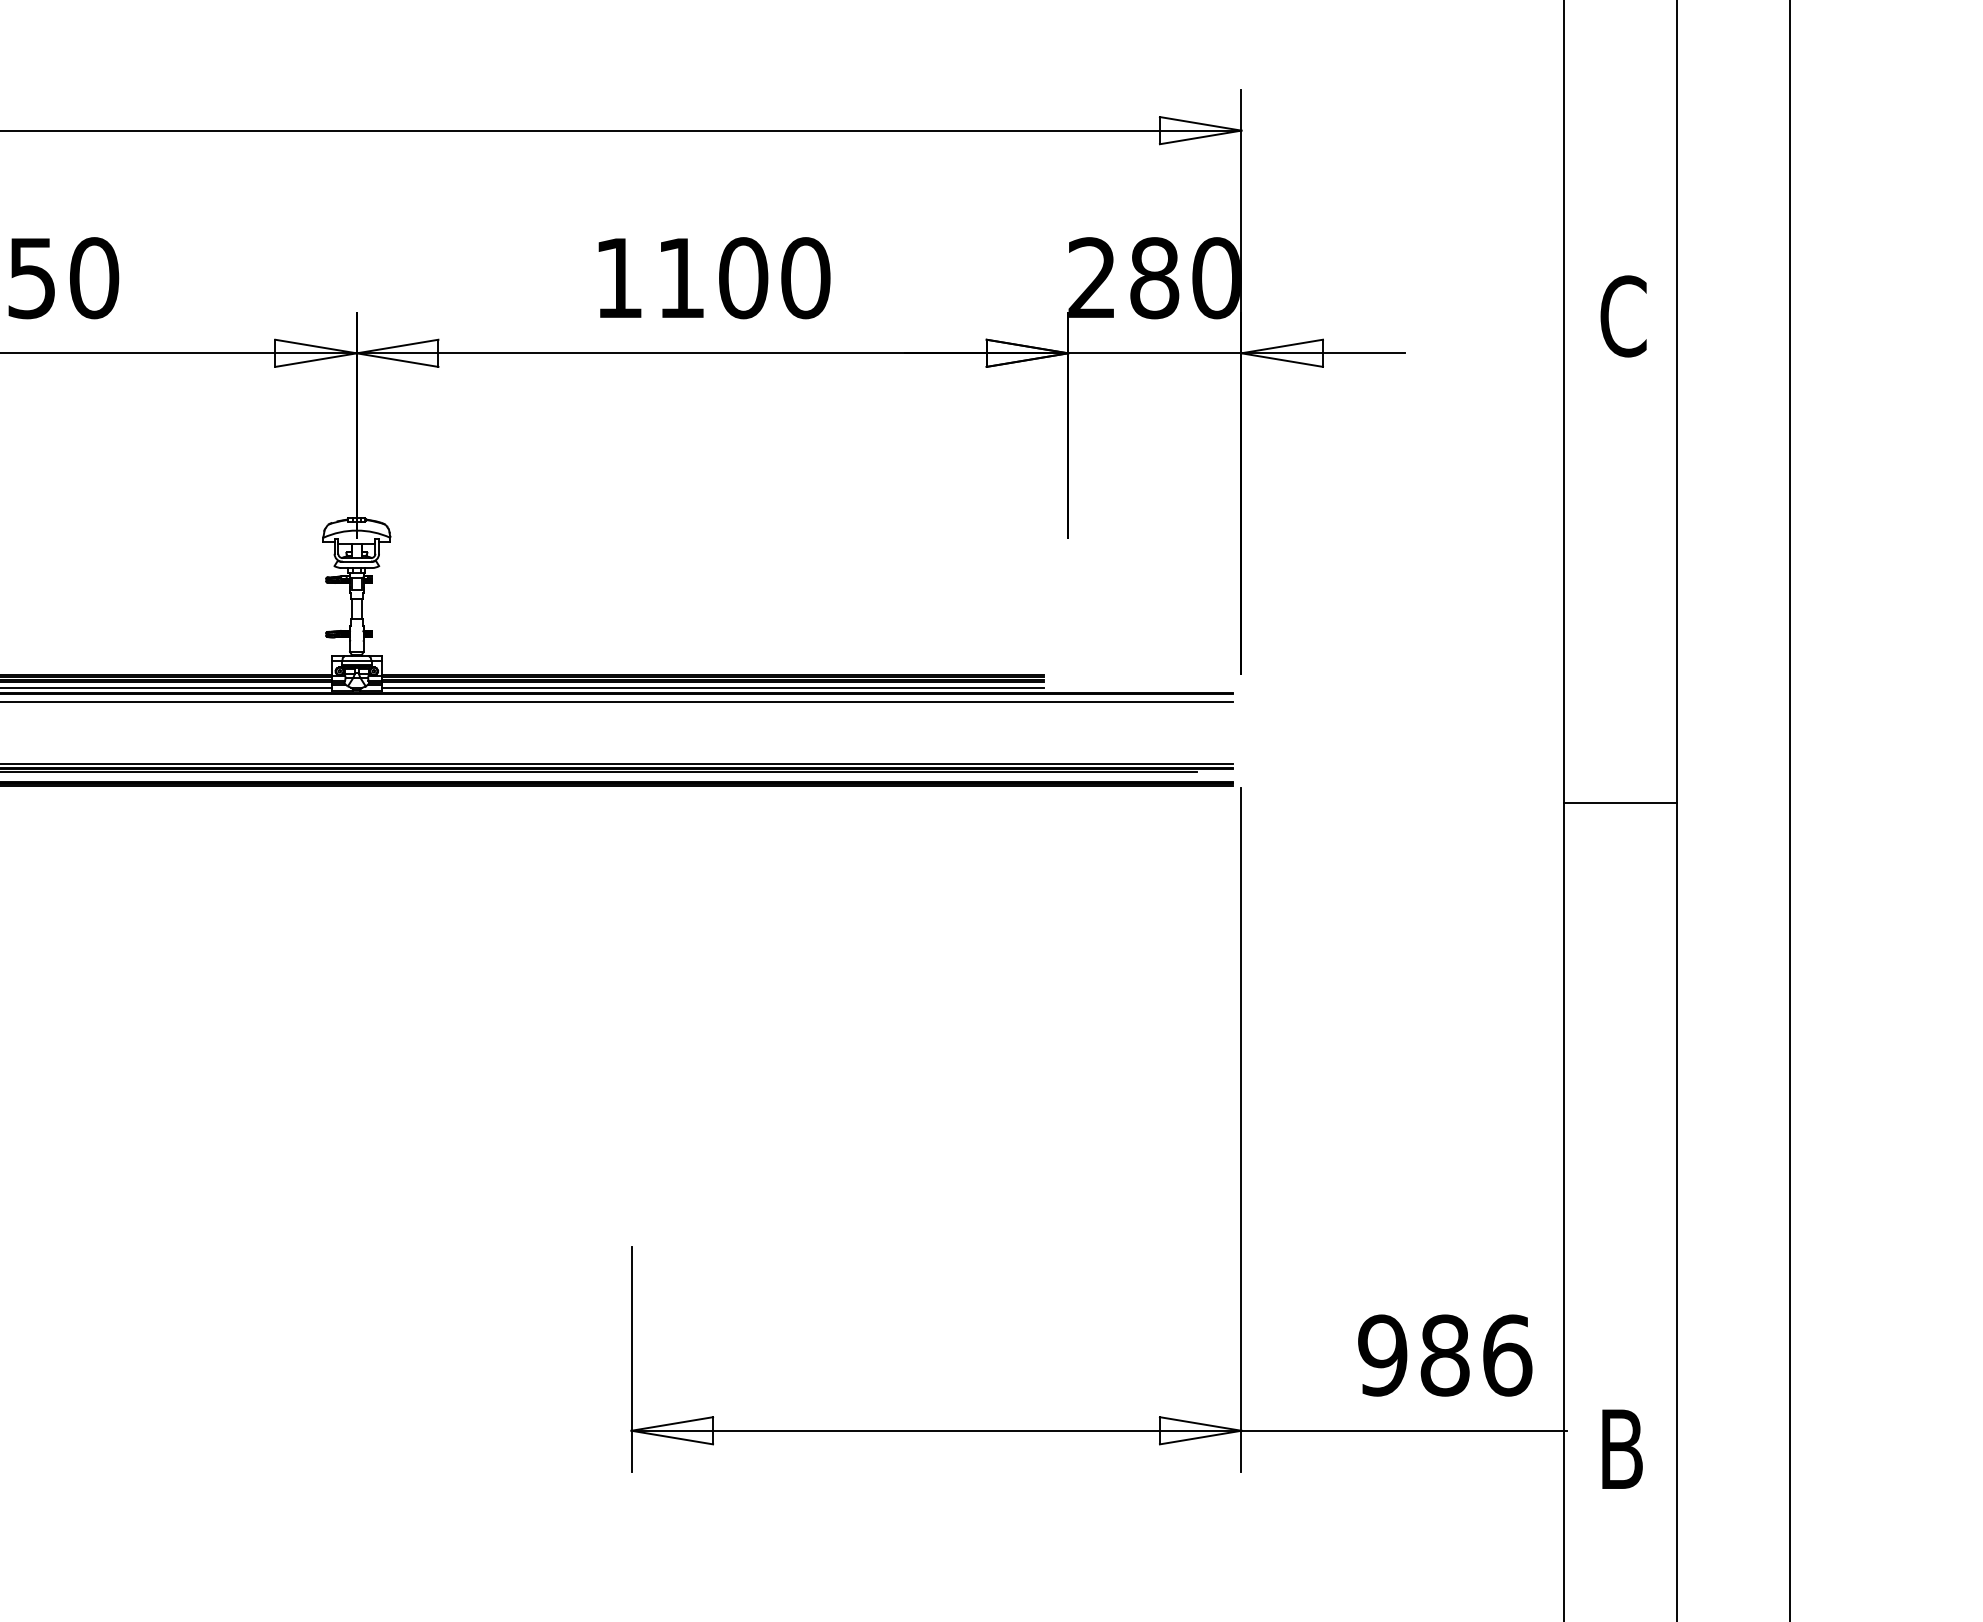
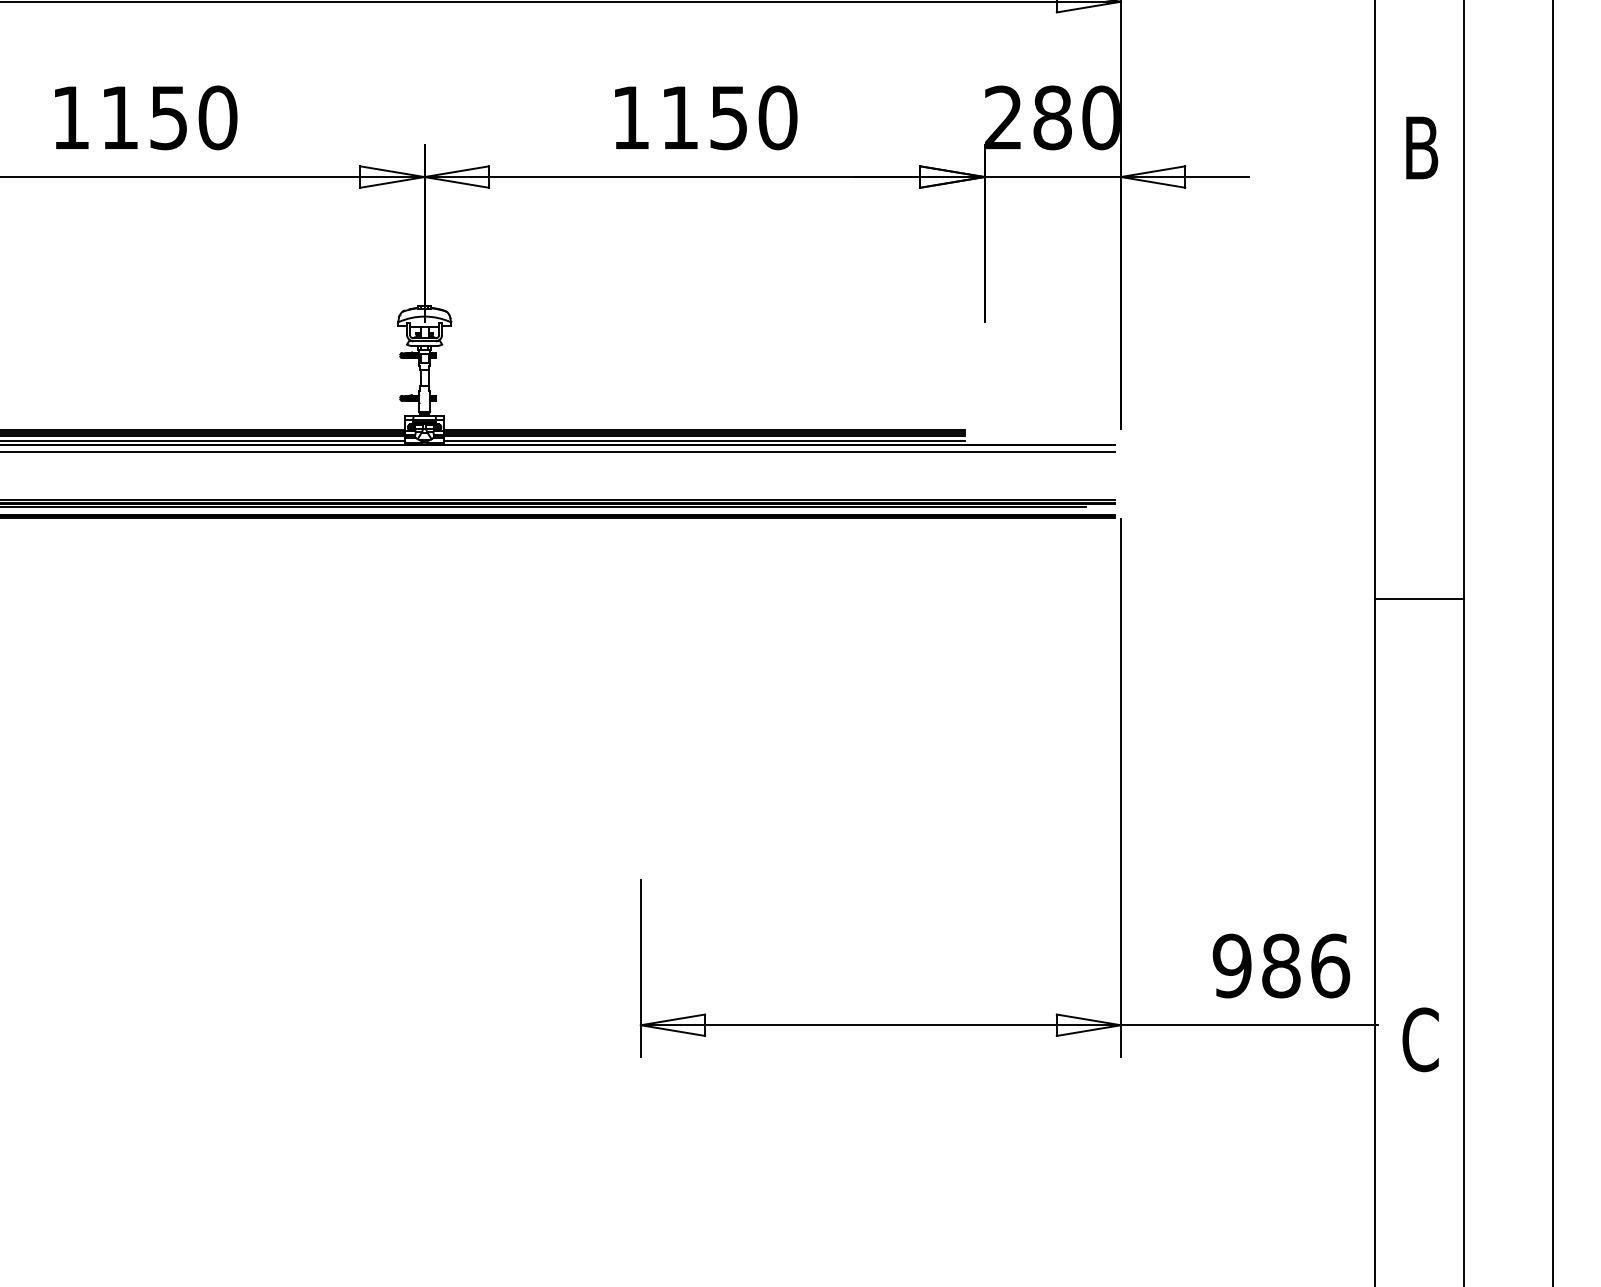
text: (742, 277) -> (728, 117), 1100 -> 1150
text: (1623, 315) -> (1421, 147), C -> B
line: (1619, 802) -> (1418, 598), moved
text: (1621, 1448) -> (1420, 1039), B -> C

